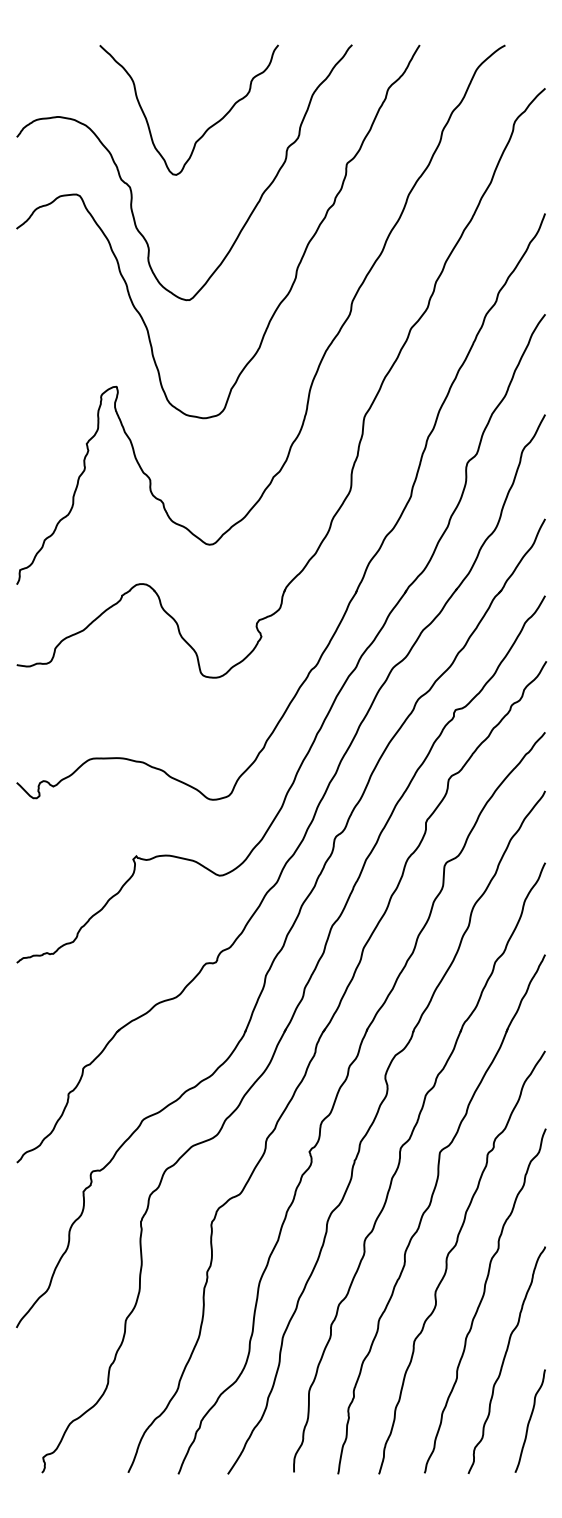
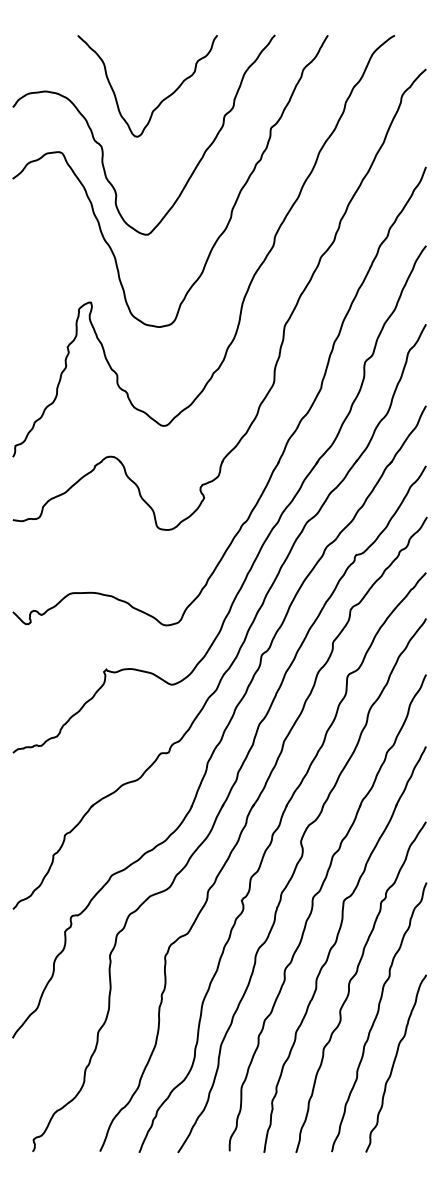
curve: (529, 1420) -> (413, 1110), removed

